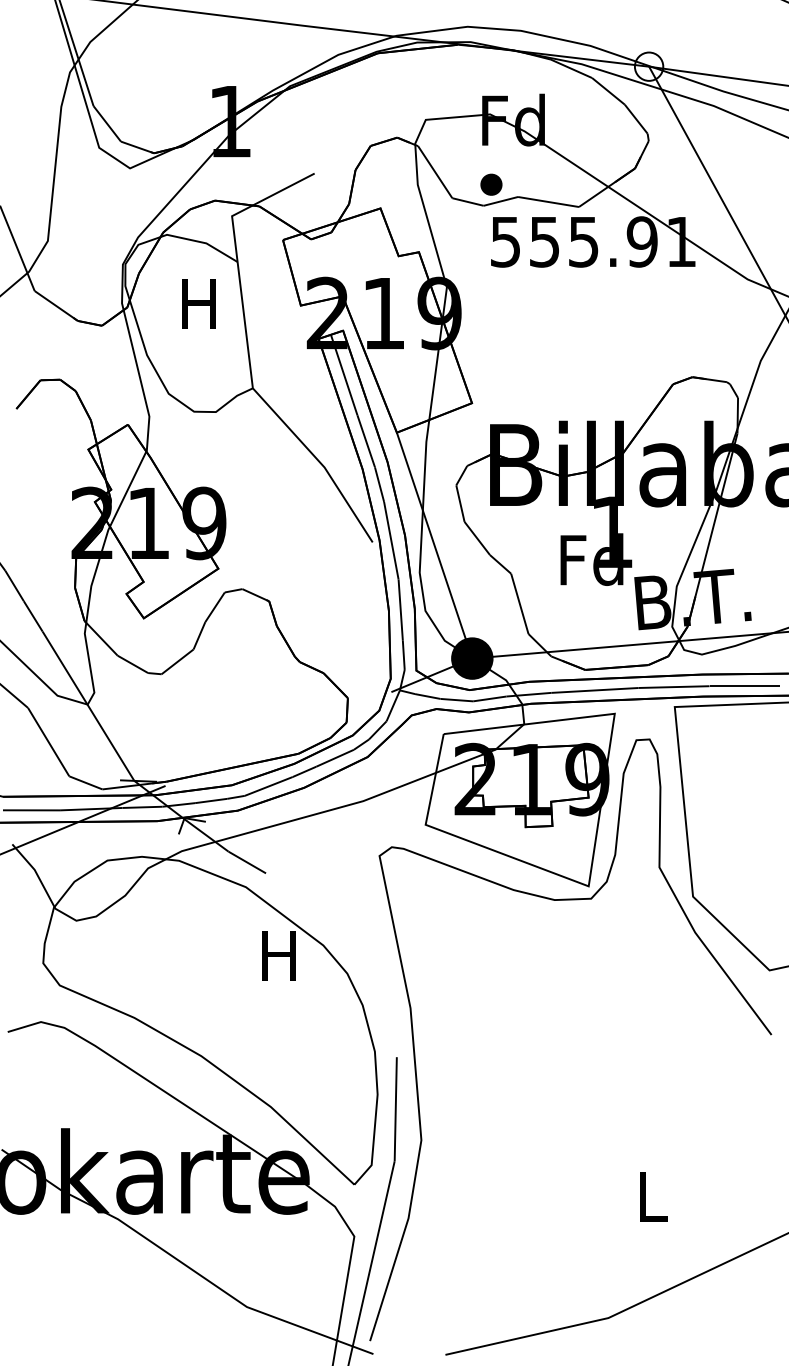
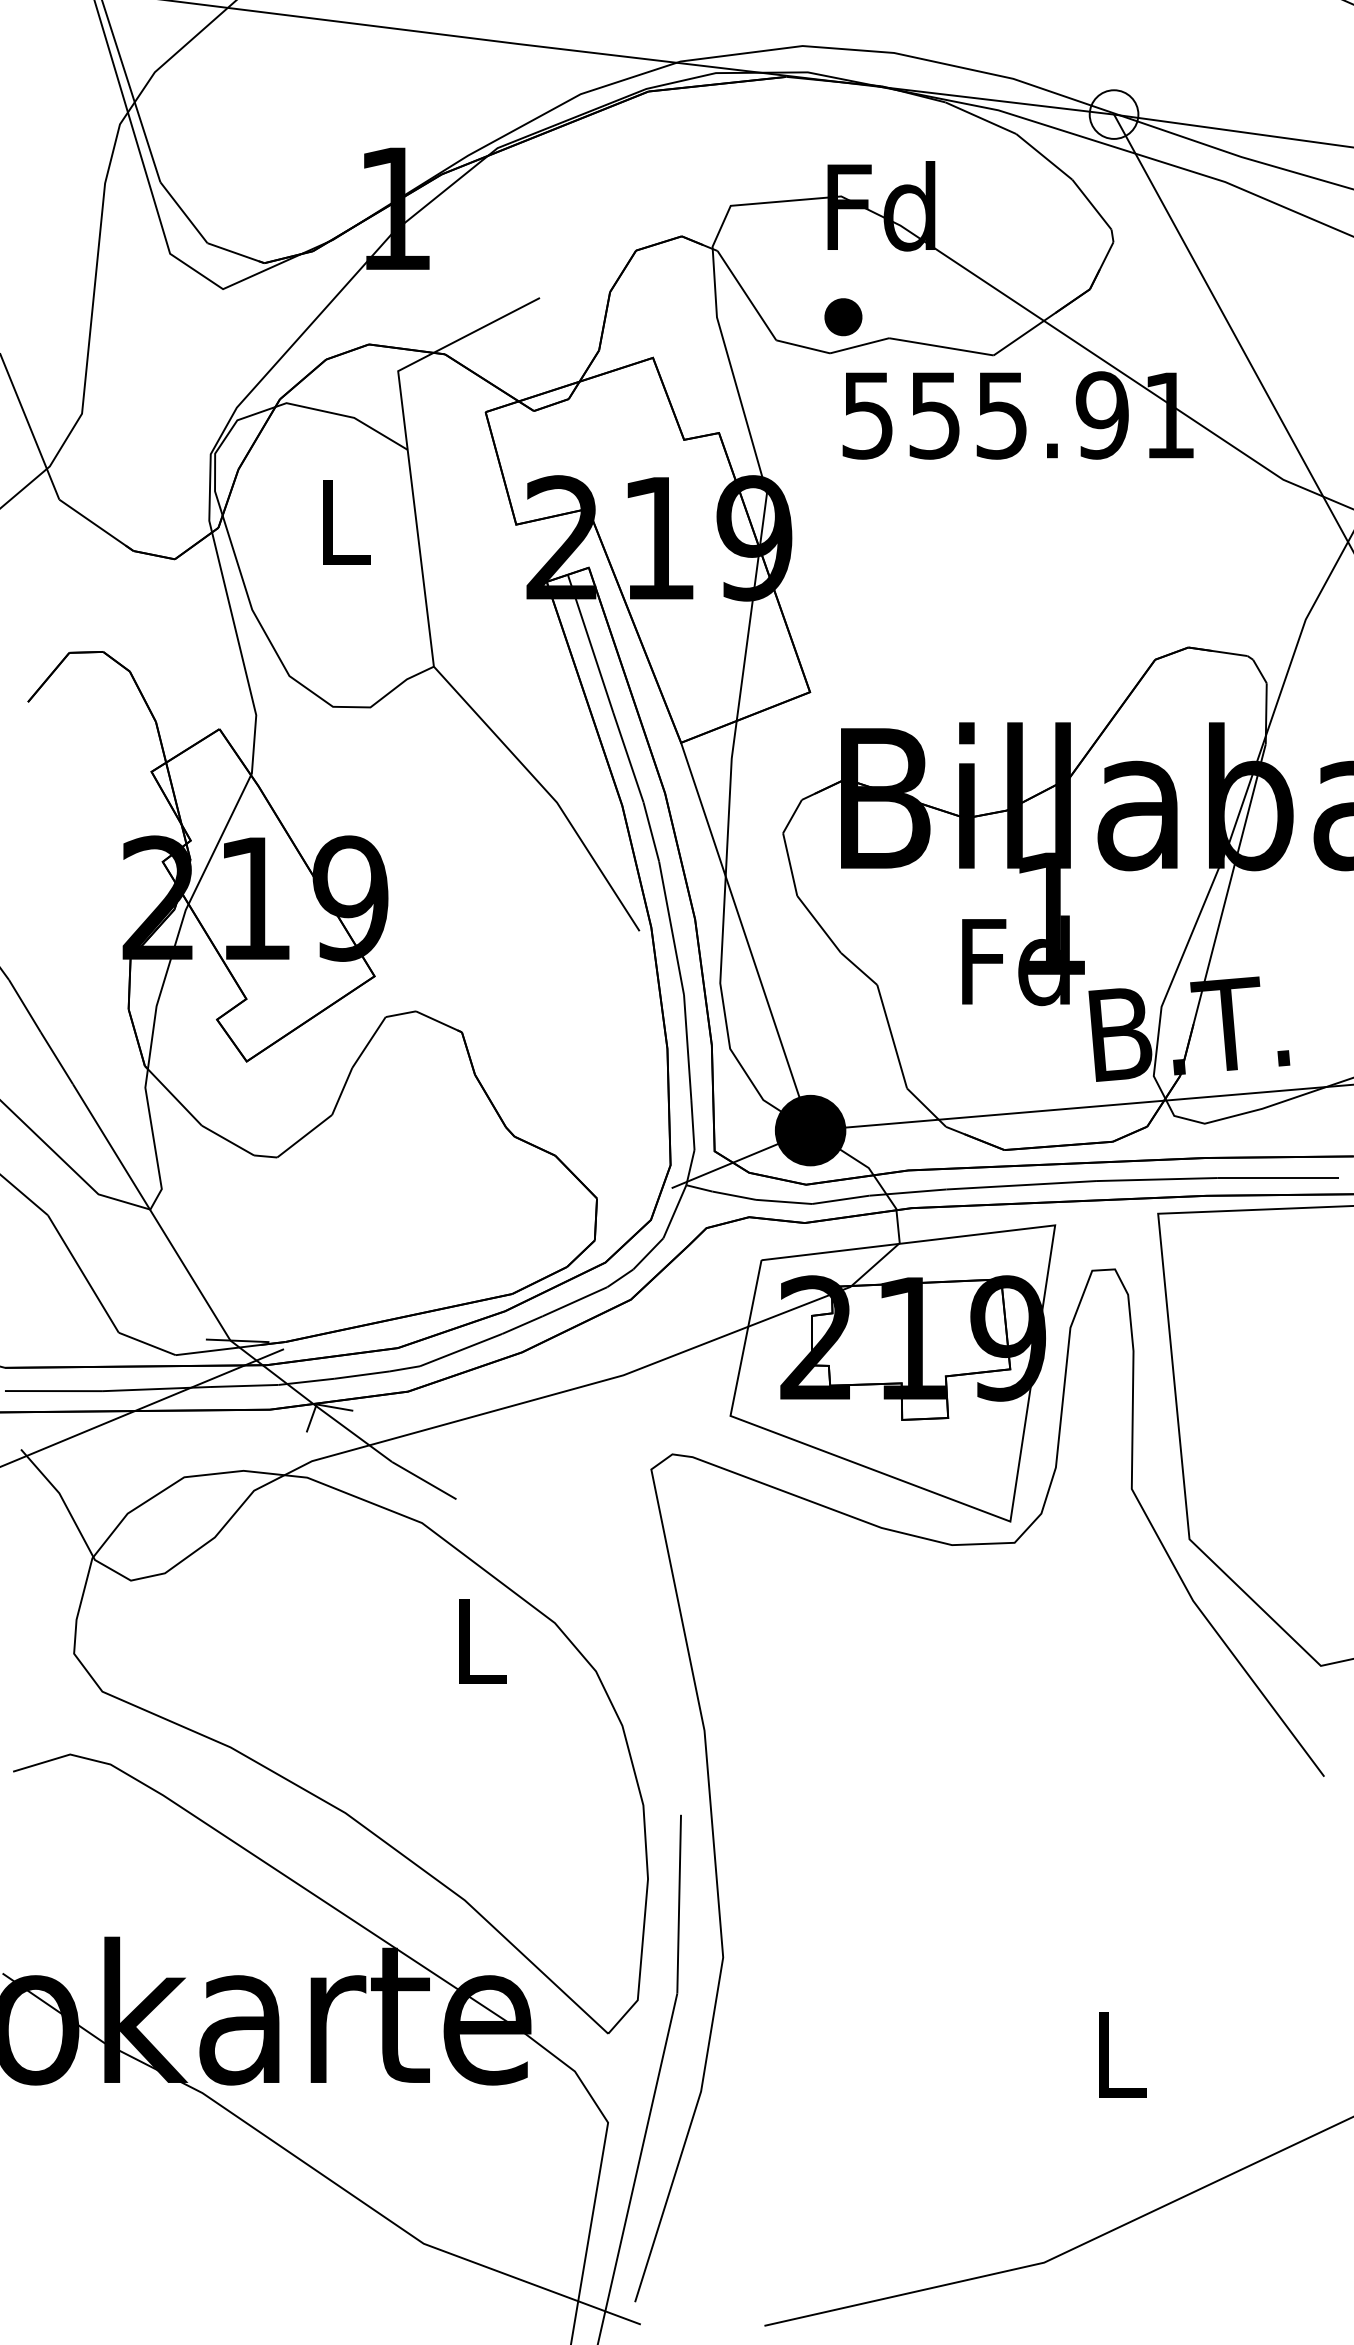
text: (198, 303) -> (340, 521), H -> L
text: (278, 955) -> (477, 1640), H -> L

